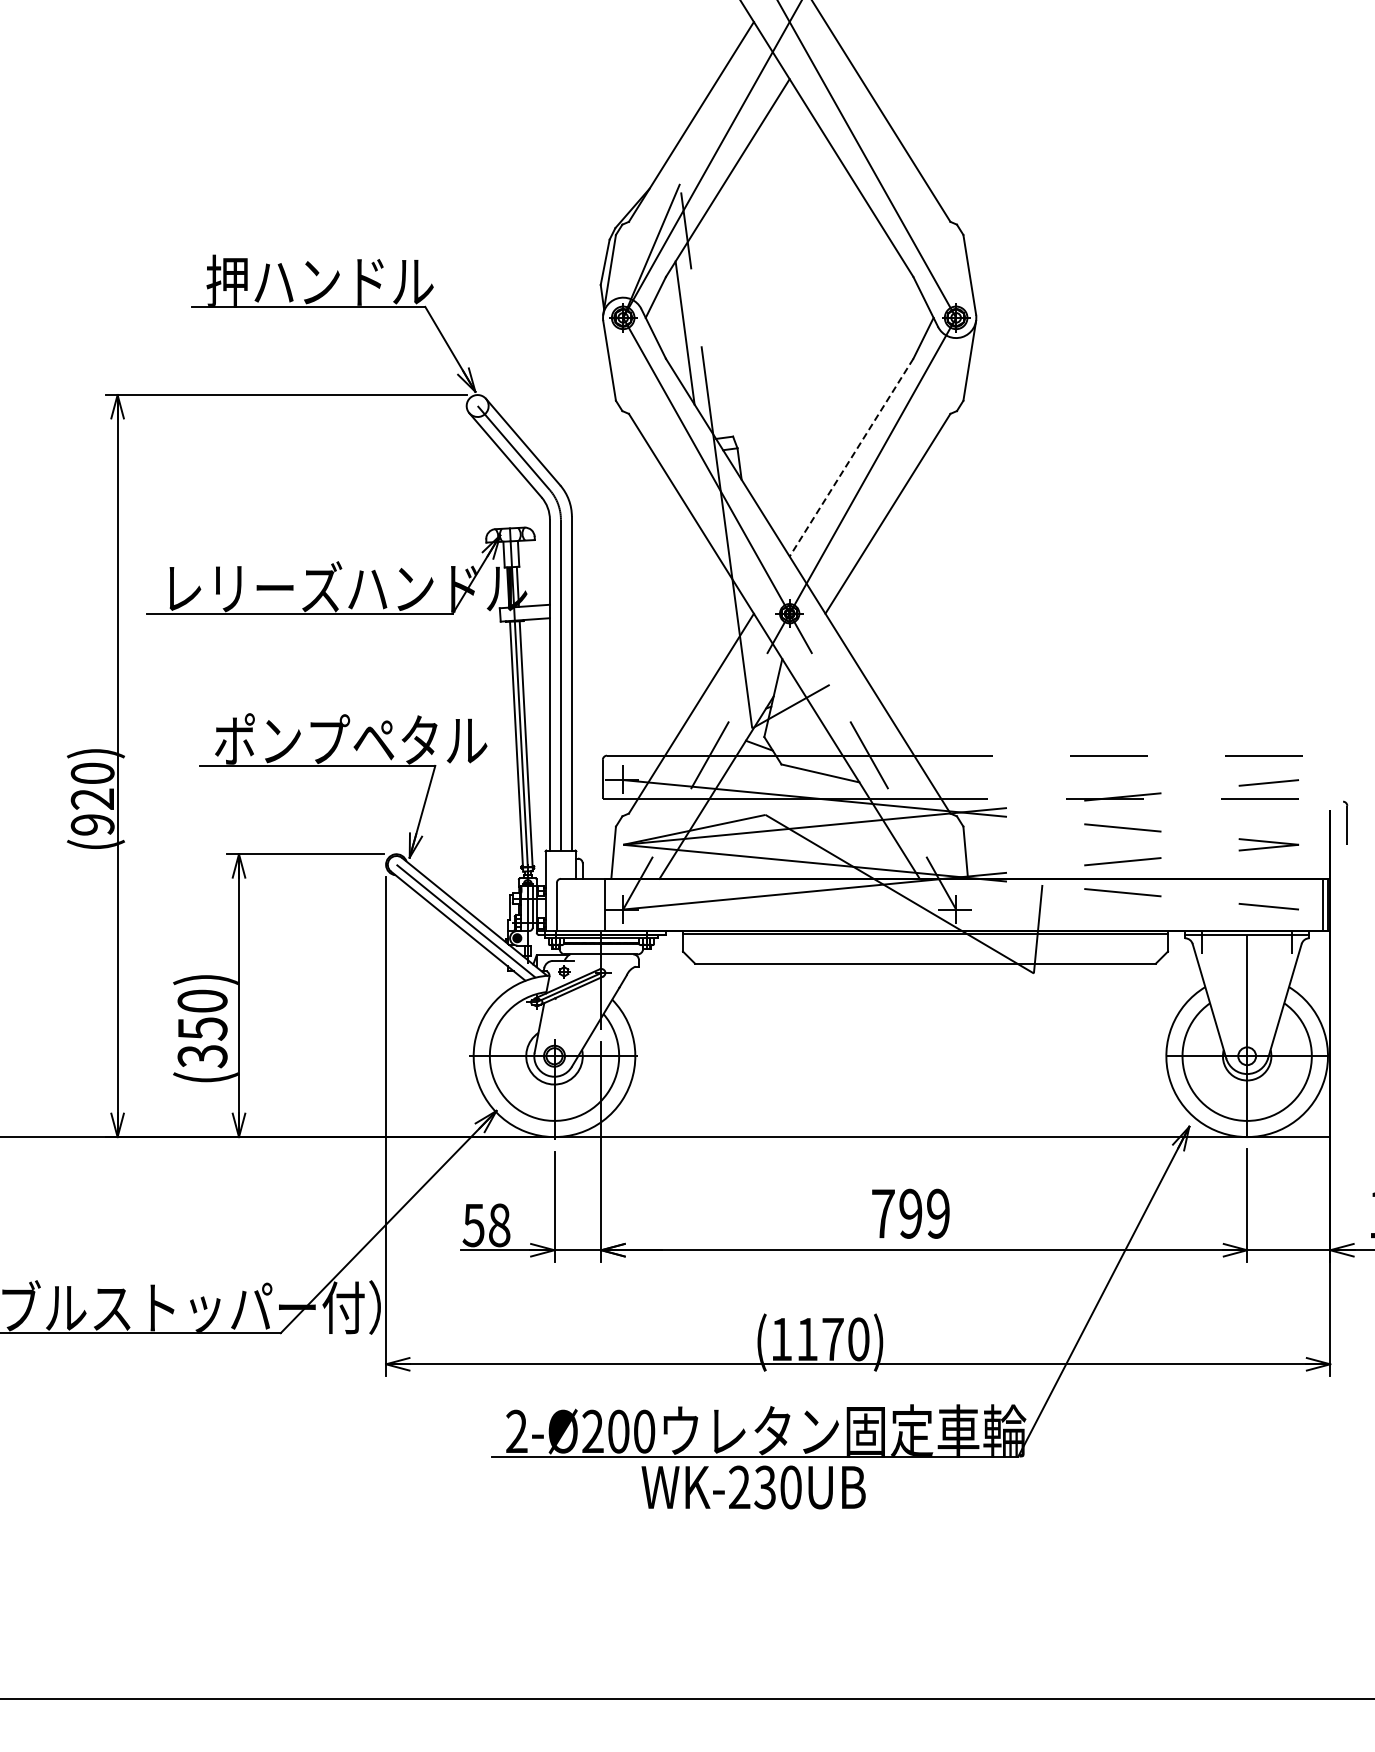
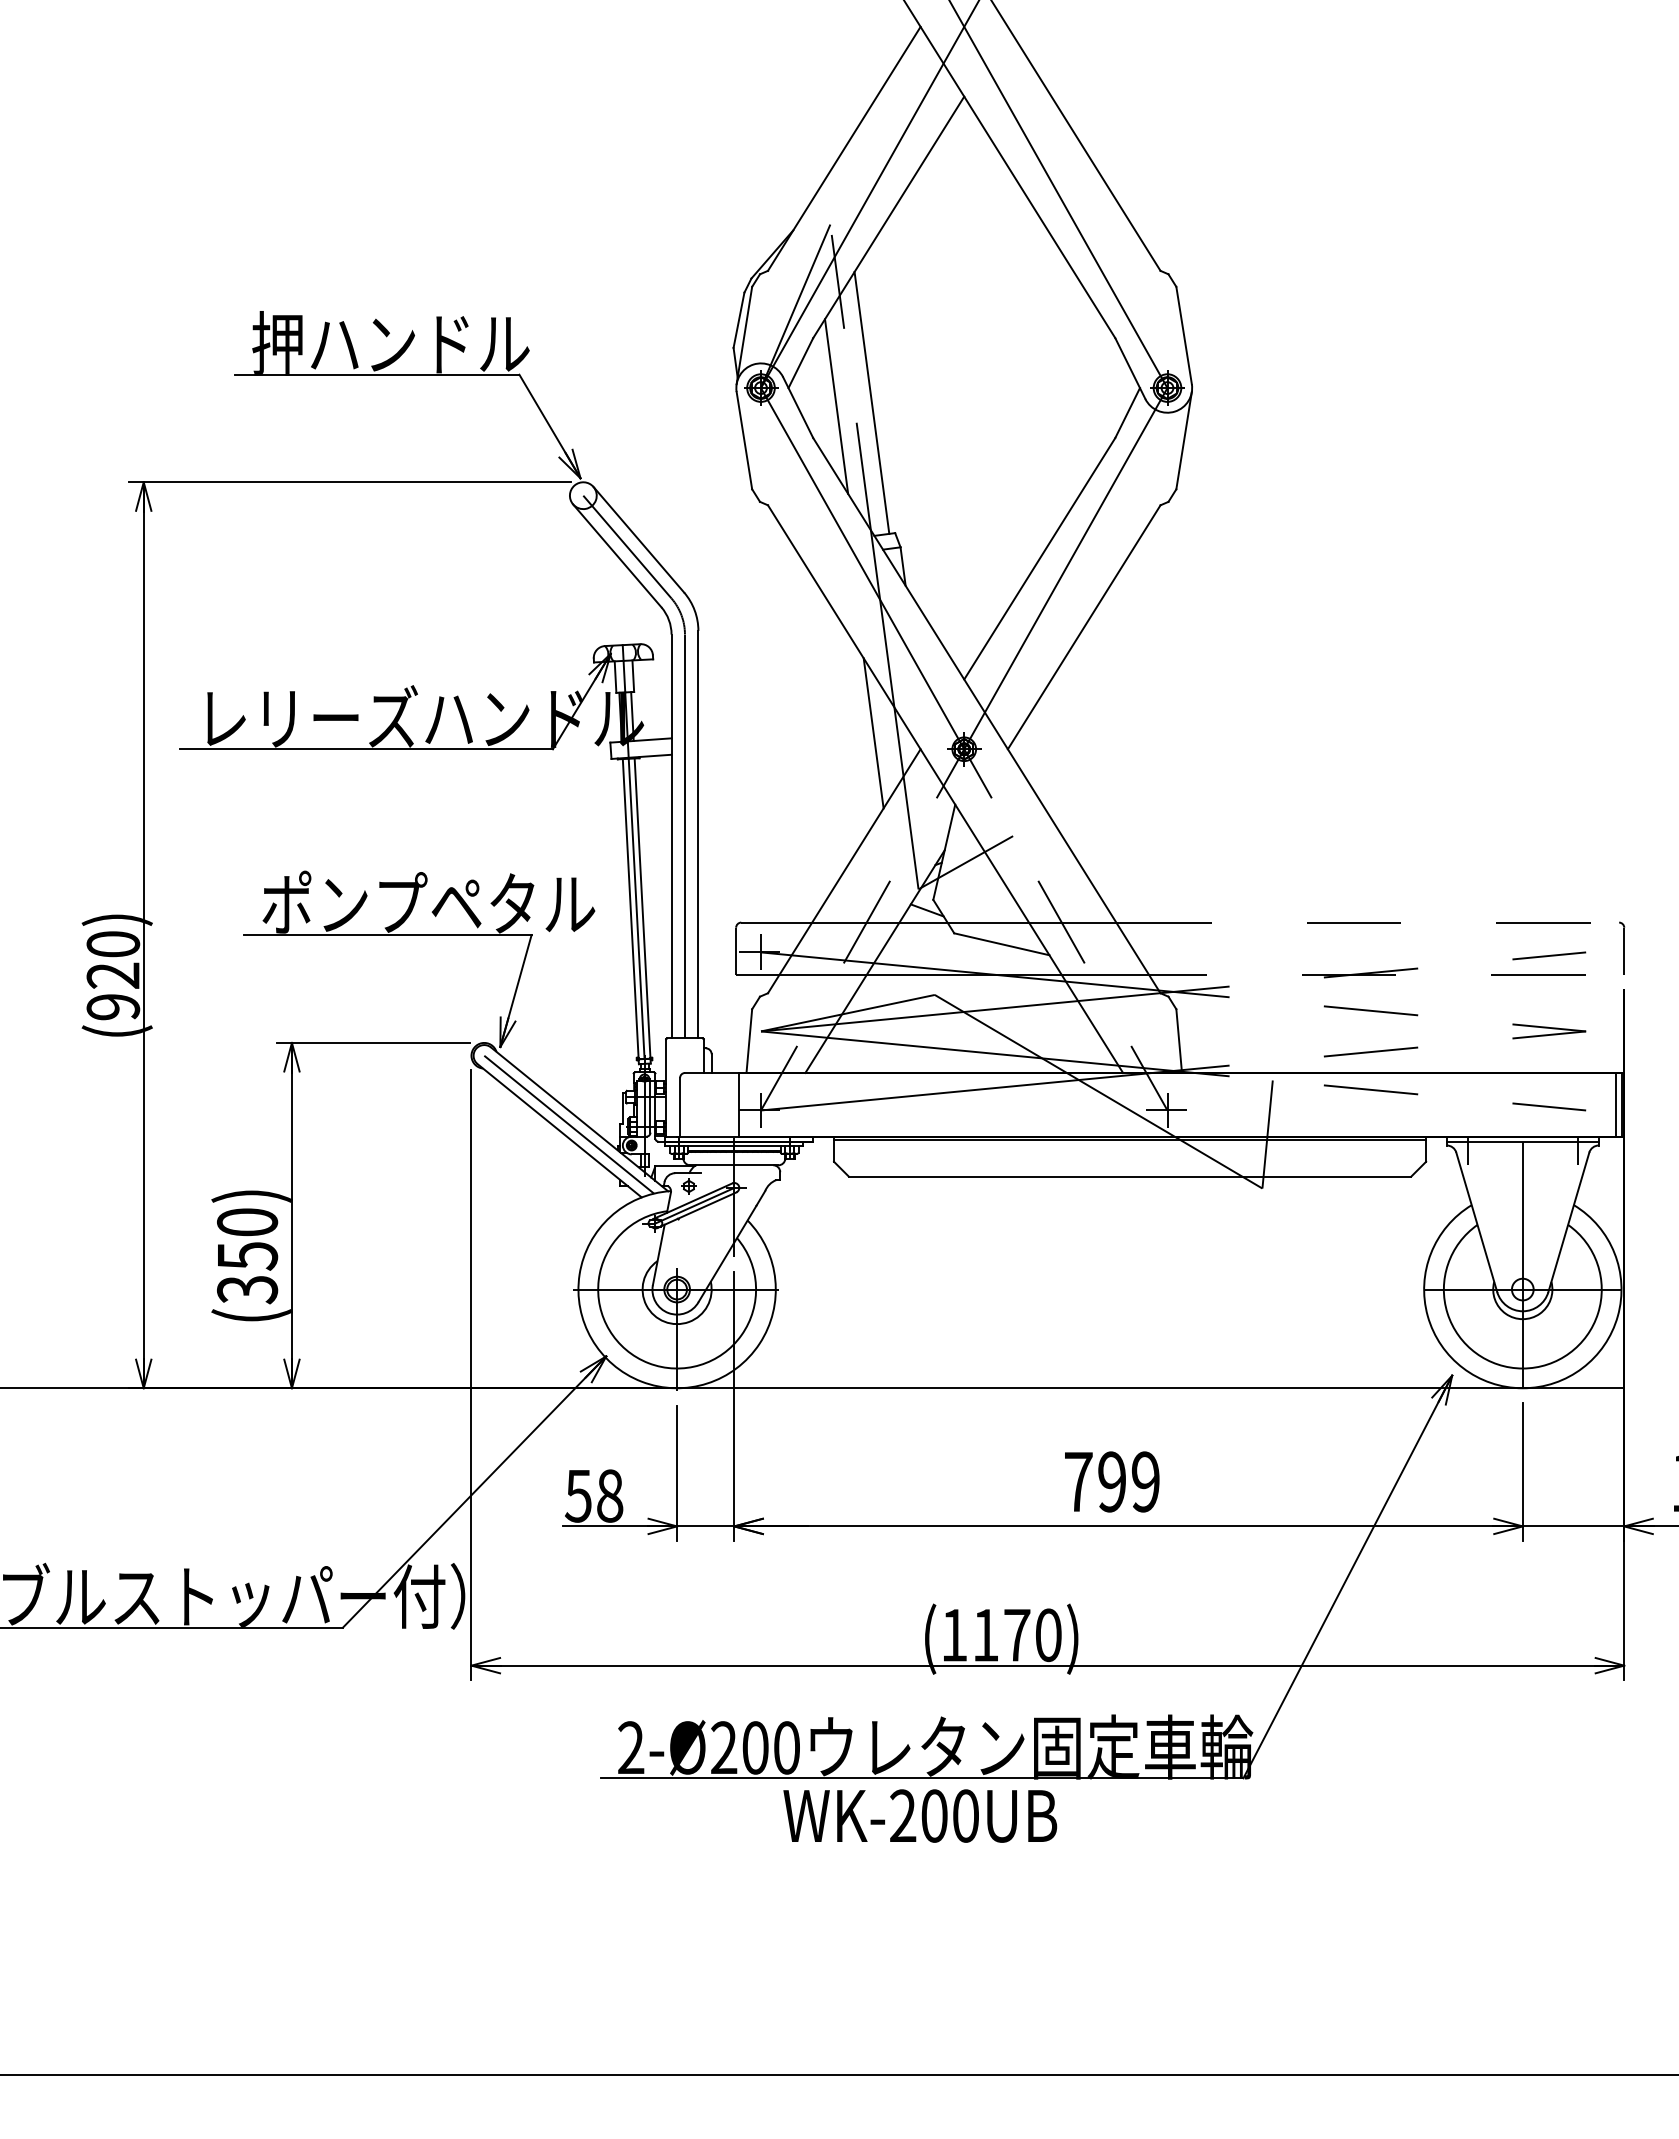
line: (713, 329) -> (871, 402), added
line: (851, 457) -> (1039, 558), dashed -> solid
line: (715, 600) -> (873, 733), added
part: (1345, 822) -> (1622, 948), moved
text: (764, 1487) -> (933, 1816), WK-230UB -> WK-200UB

